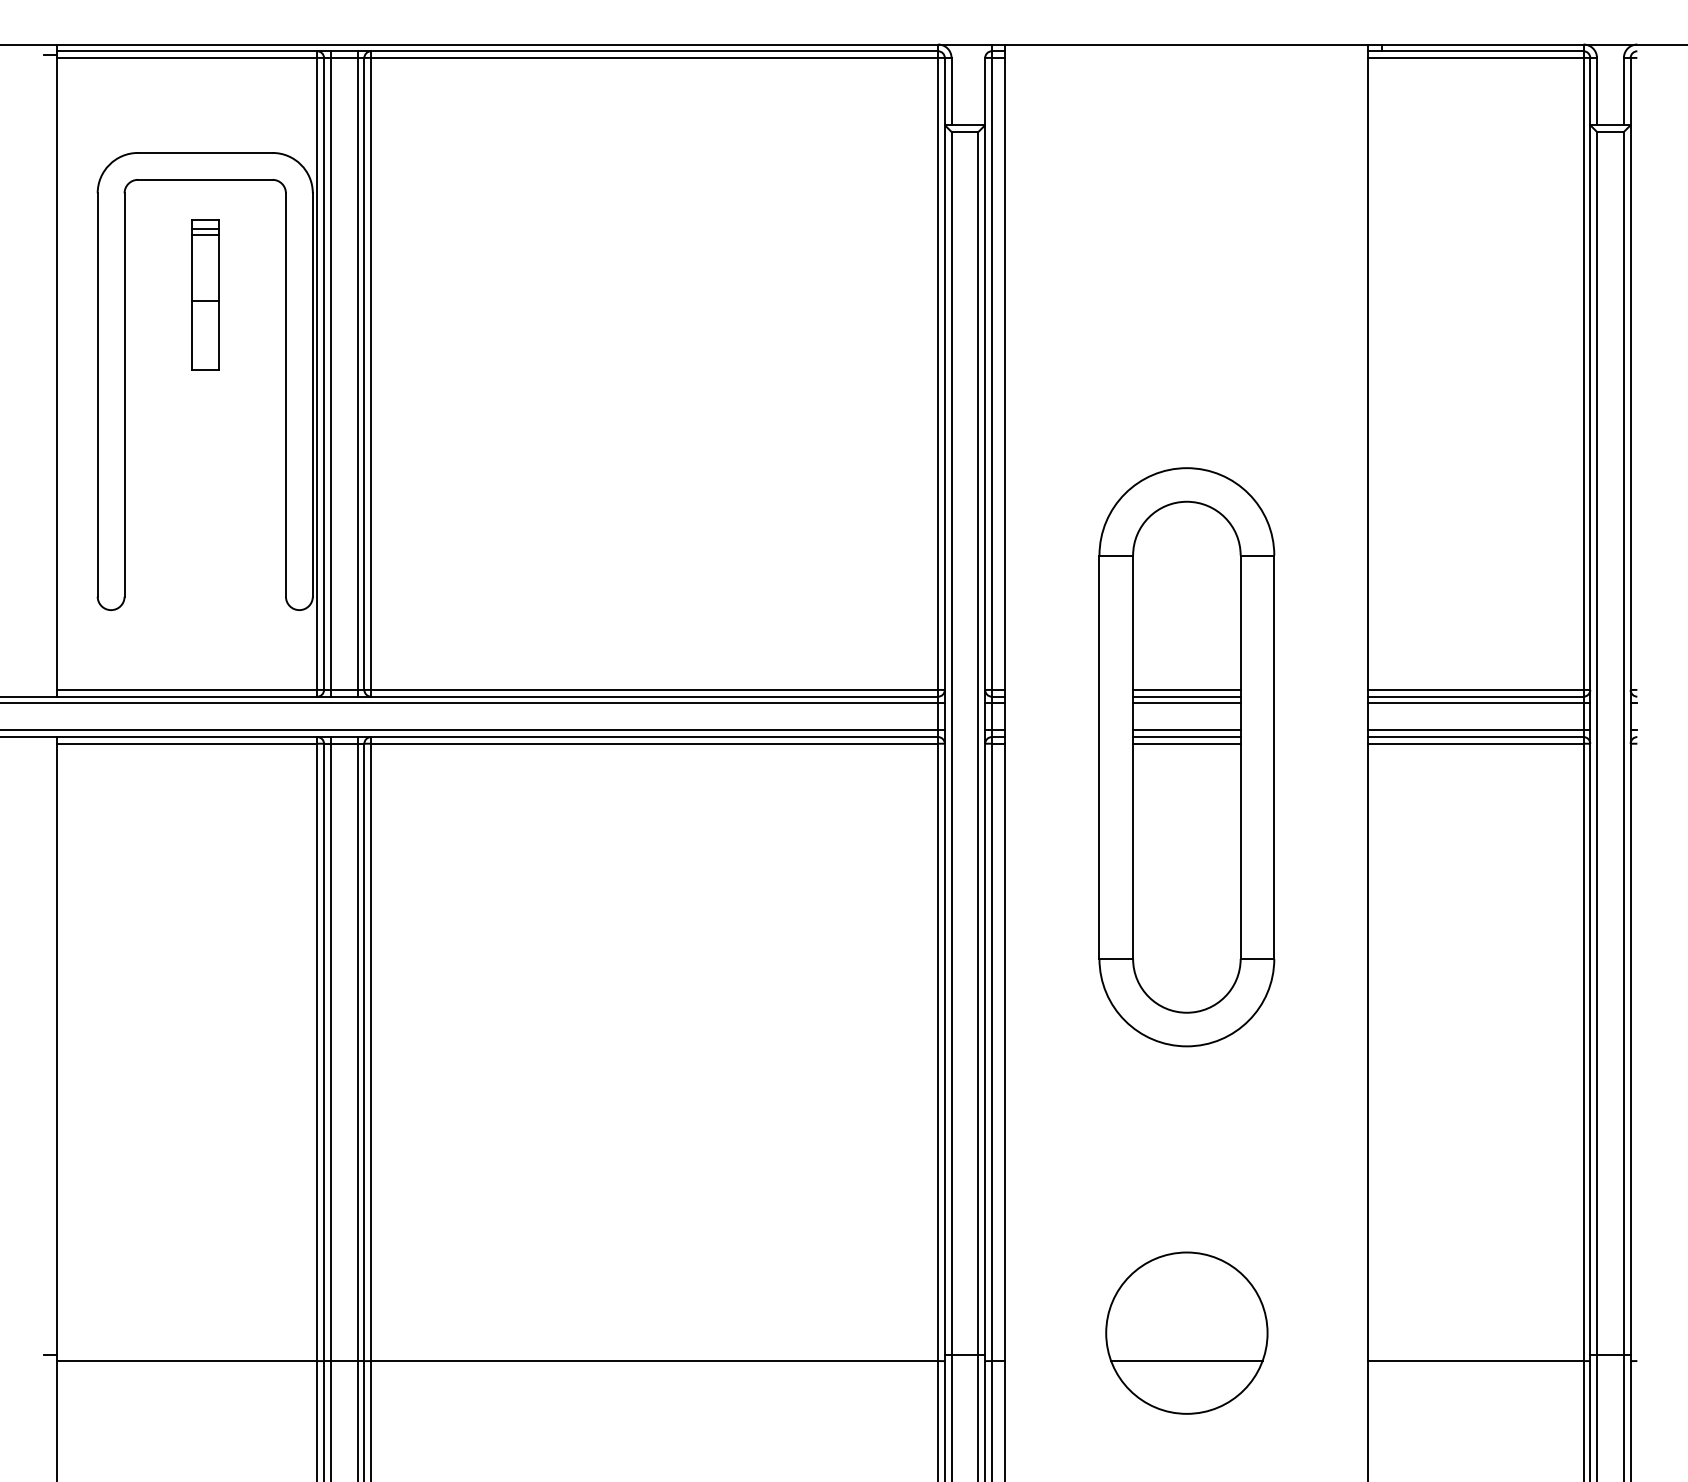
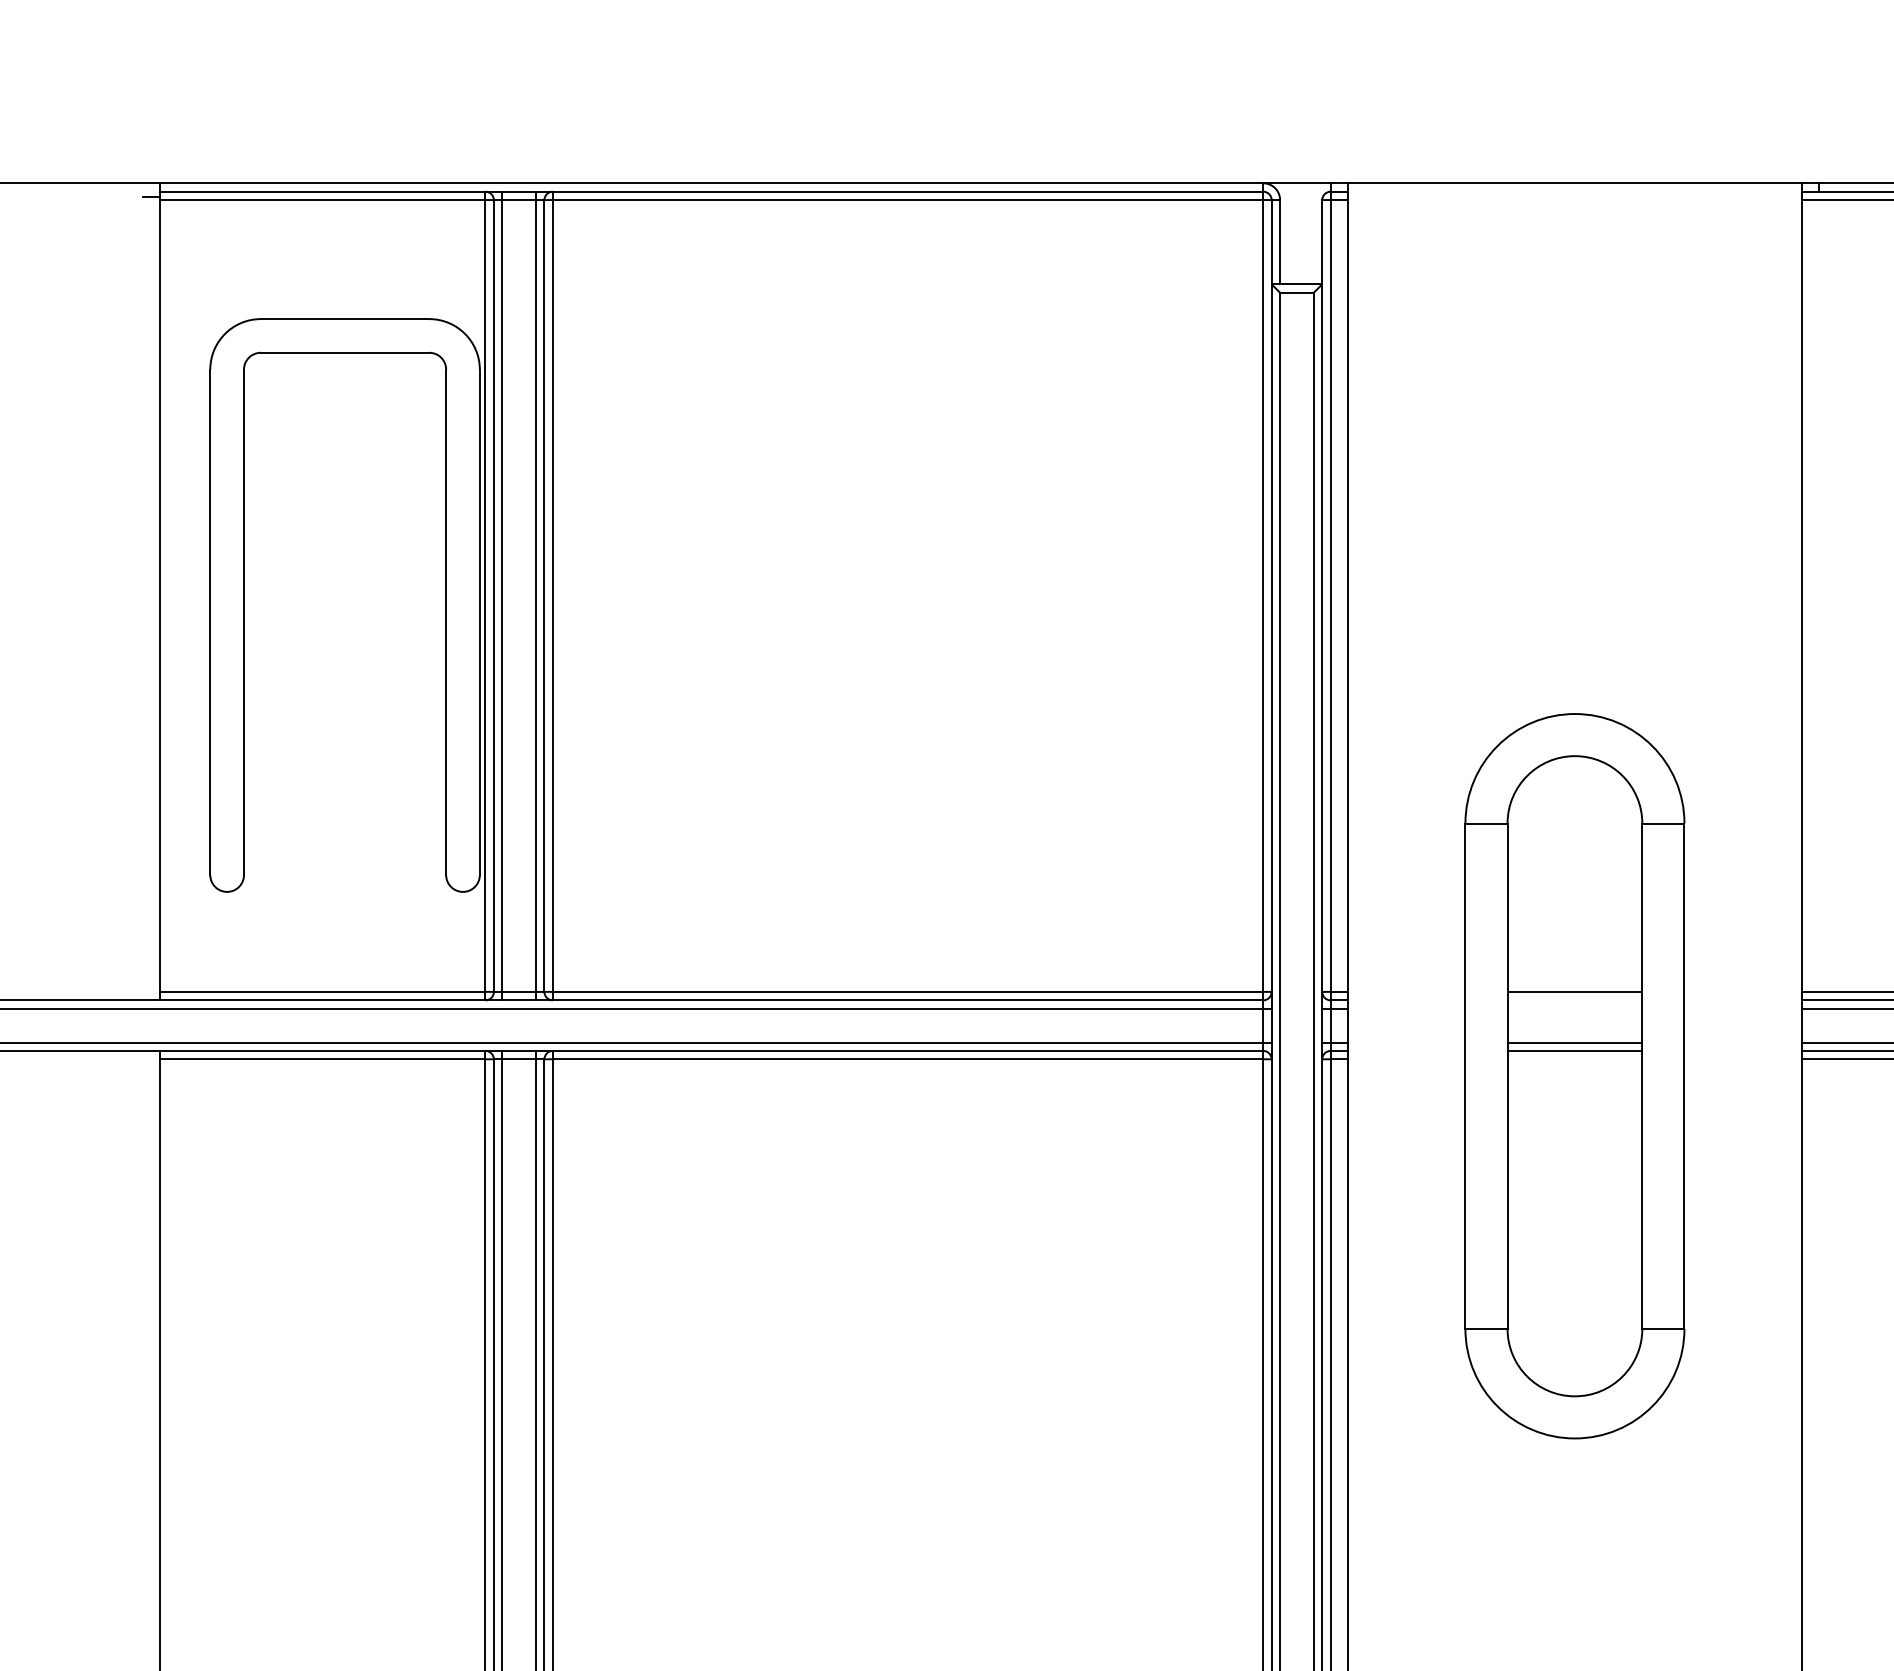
part: (205, 294) -> (345, 496), removed
line: (1186, 696) -> (1574, 1000), removed
line: (1186, 703) -> (1574, 1008), removed
line: (1186, 743) -> (1574, 1058), removed

